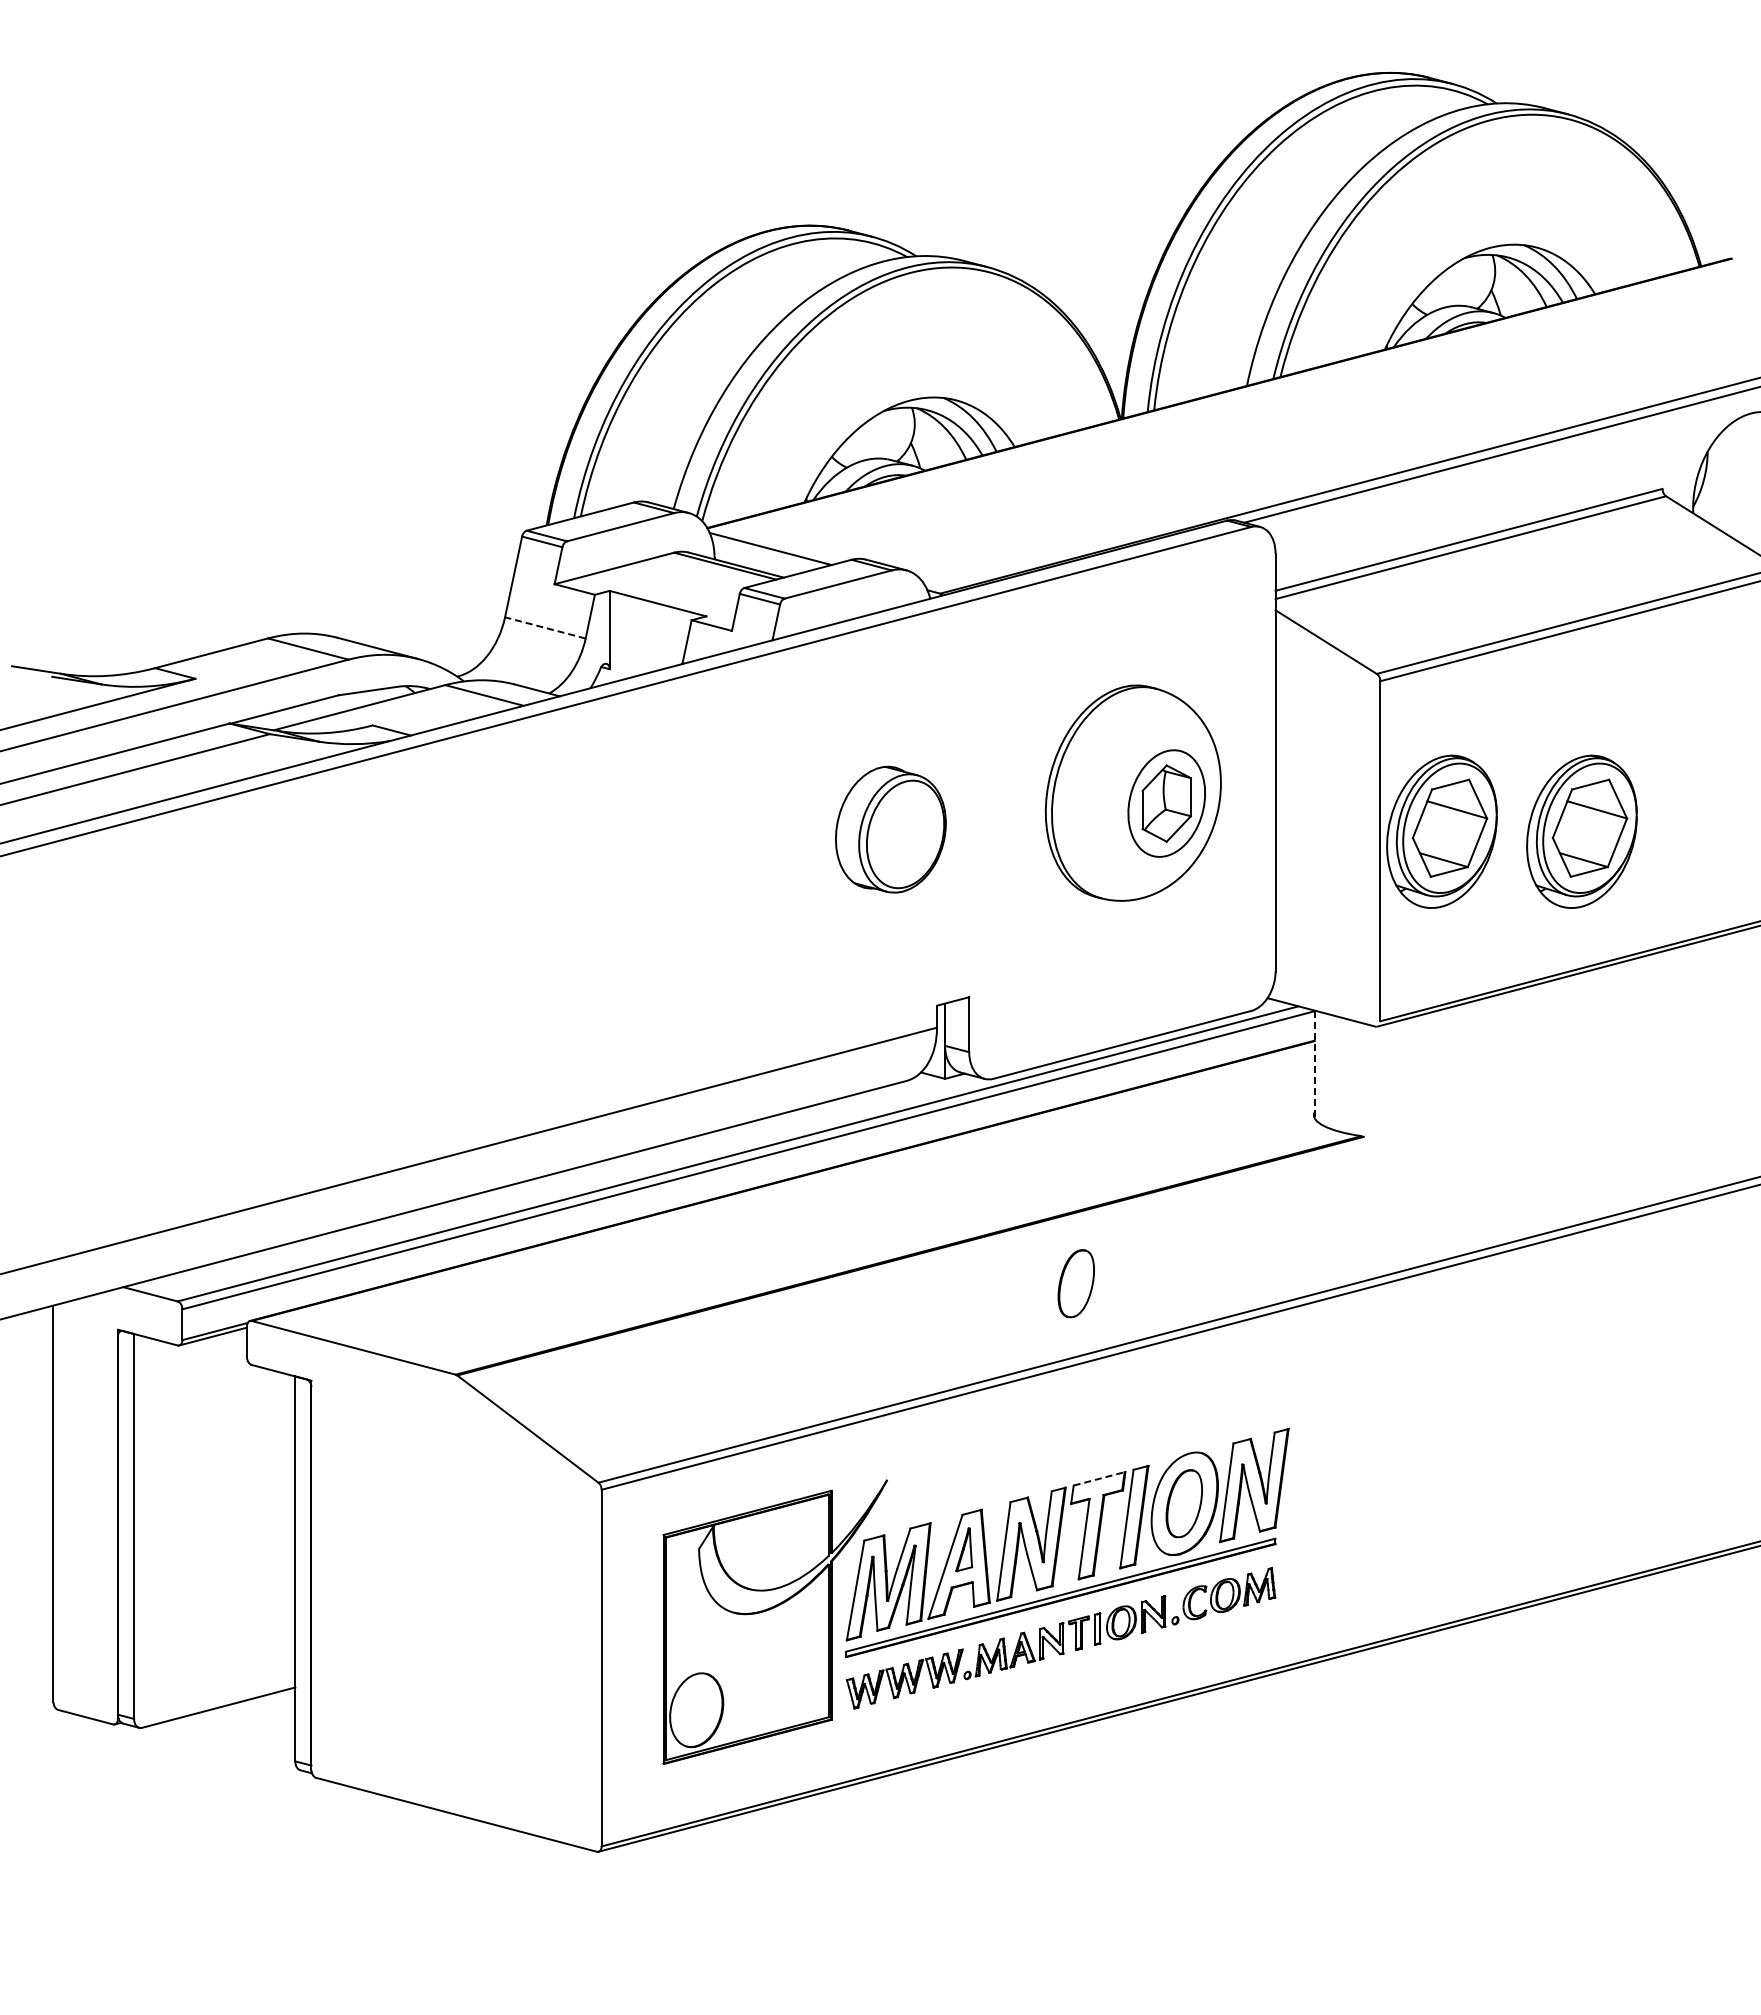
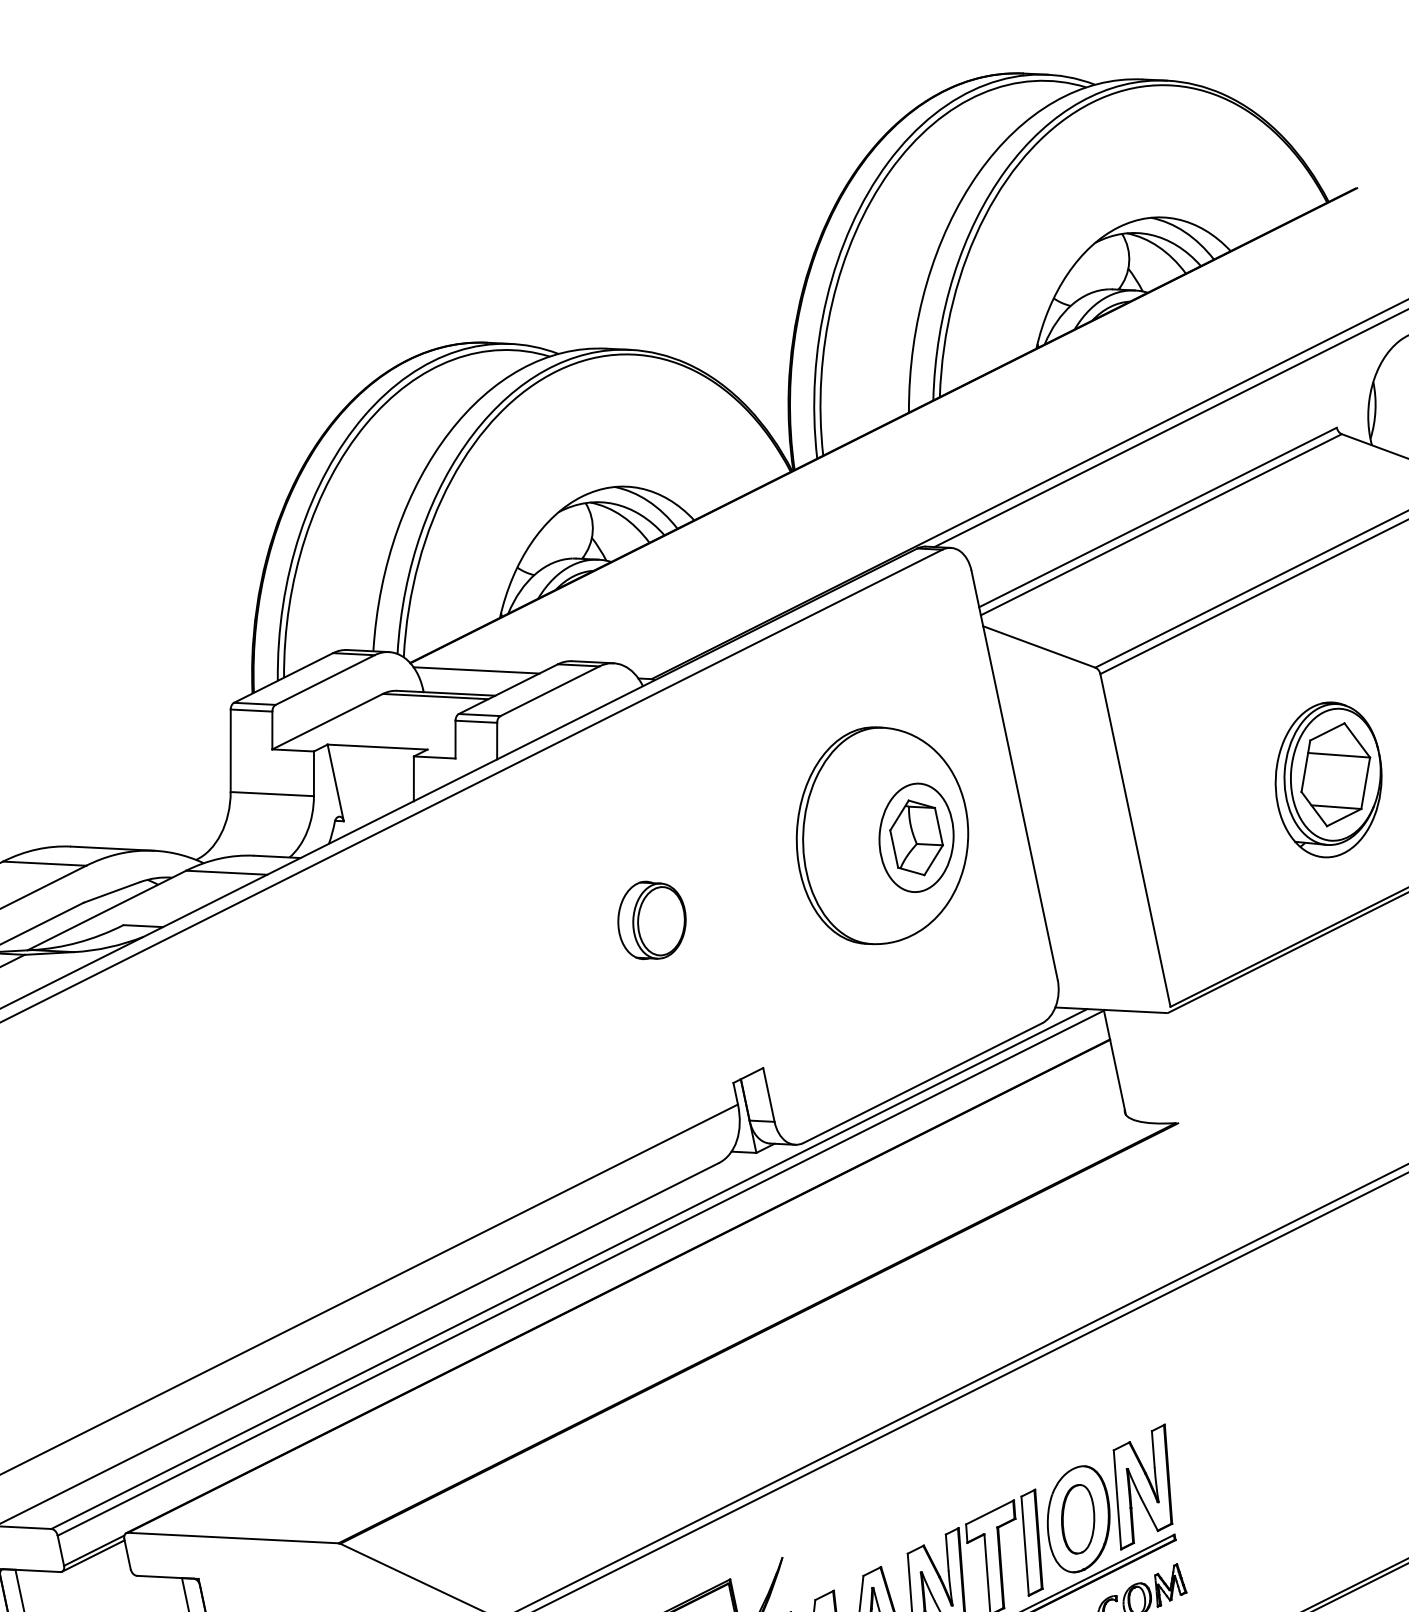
line: (545, 627) -> (272, 793), dashed -> solid
part: (890, 829) -> (651, 920), size x0.62
part: (1441, 831) -> (1191, 808), removed
line: (1314, 1064) -> (1114, 1062), dashed -> solid
part: (1075, 1283) -> (926, 1326), removed
line: (1099, 1478) -> (989, 1512), dashed -> solid

